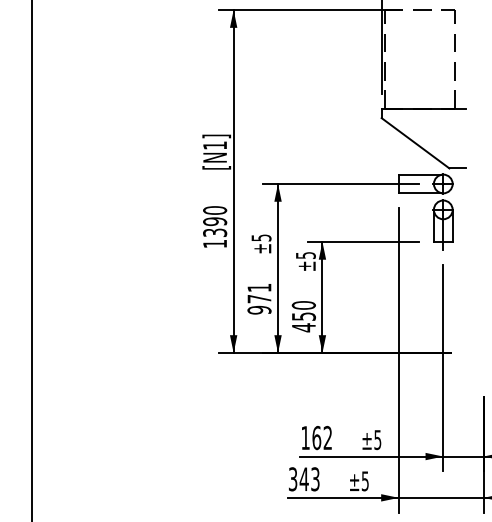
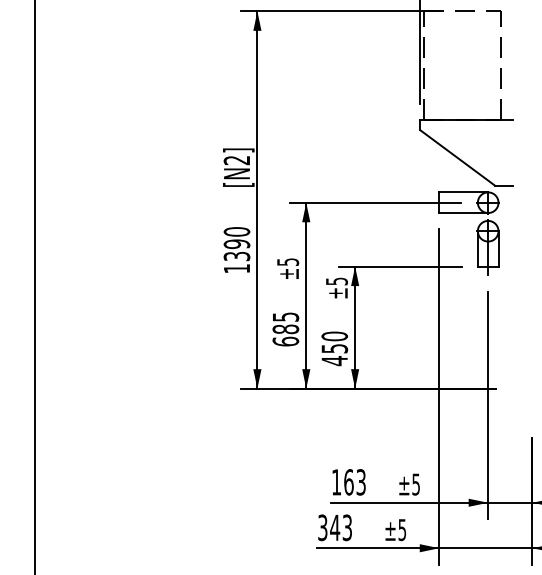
text: (214, 145) -> (236, 160), [N1] -> [N2]
text: (259, 298) -> (285, 328), 971 -> 685
text: (327, 438) -> (360, 482), 162 -> 163

